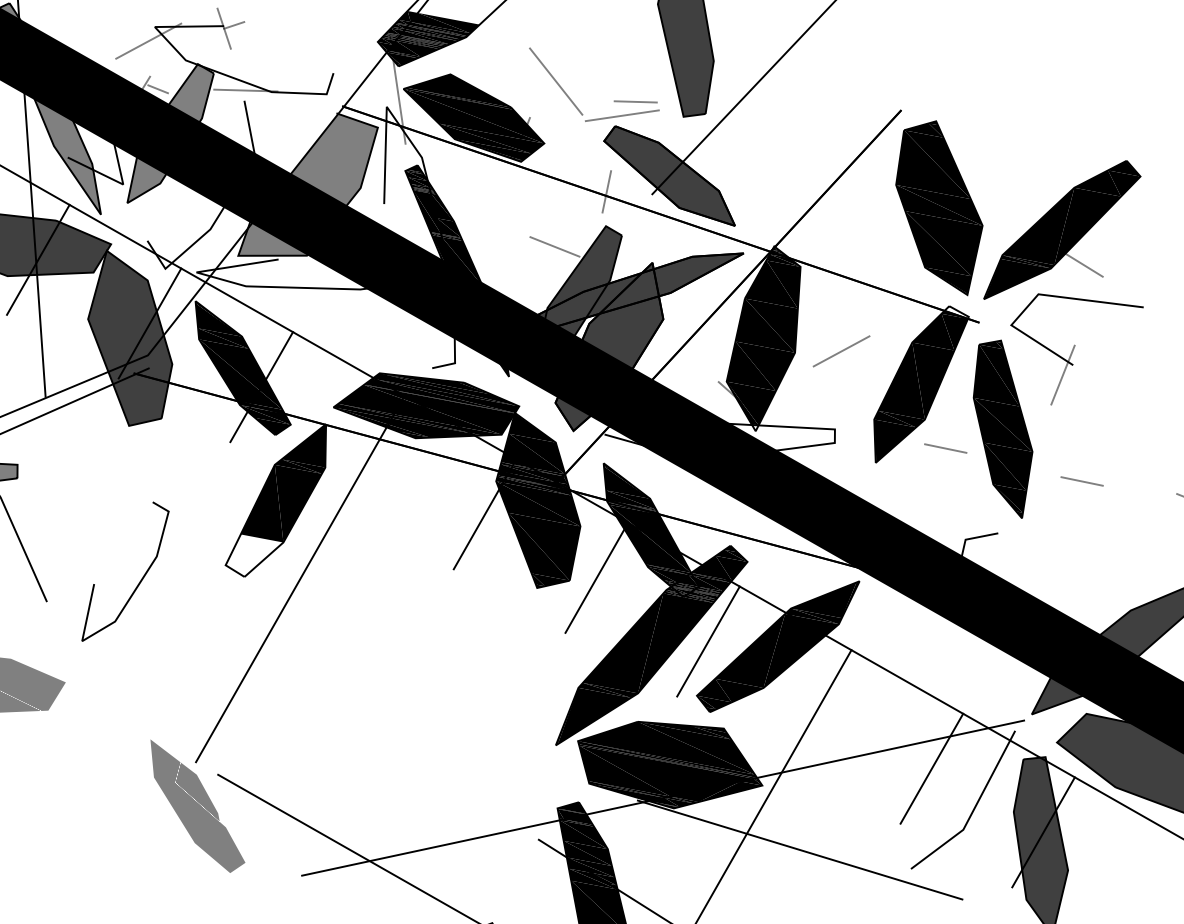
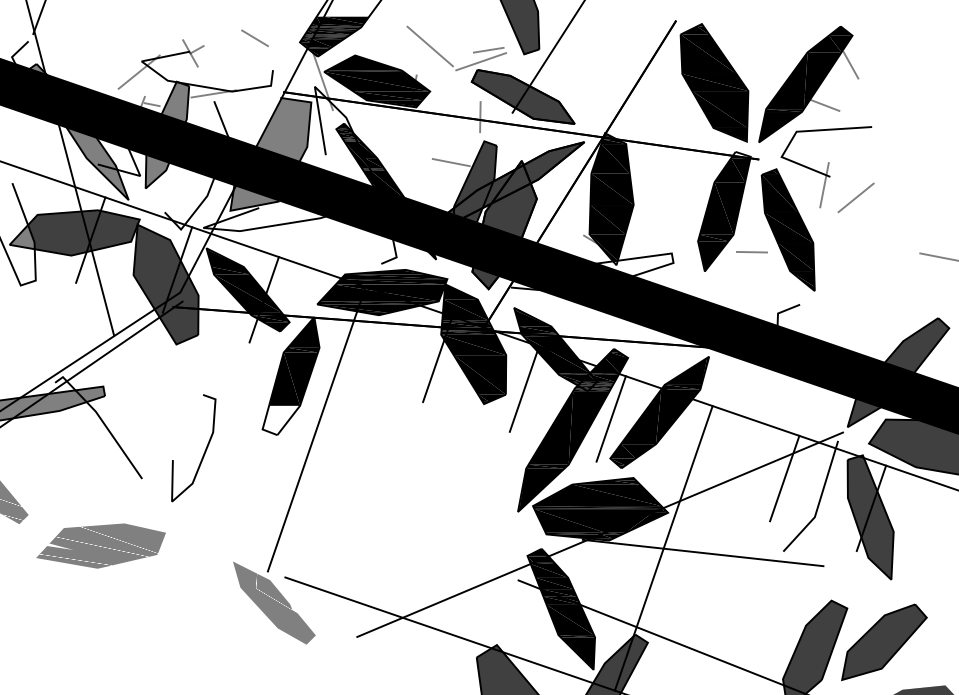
line: (316, 24) -> (254, 38), added
line: (1129, 217) -> (850, 65), added
line: (840, 350) -> (855, 197), moved
line: (1081, 481) -> (851, 257), removed

